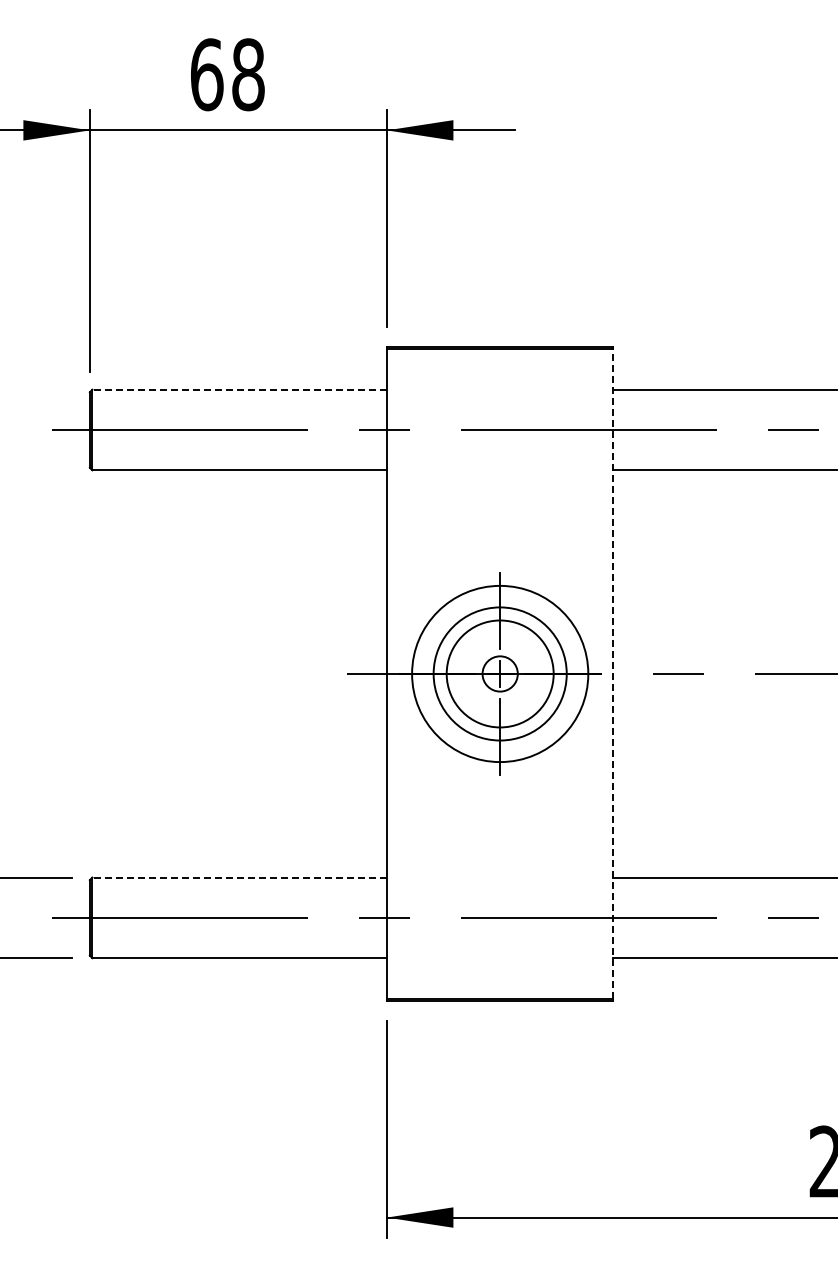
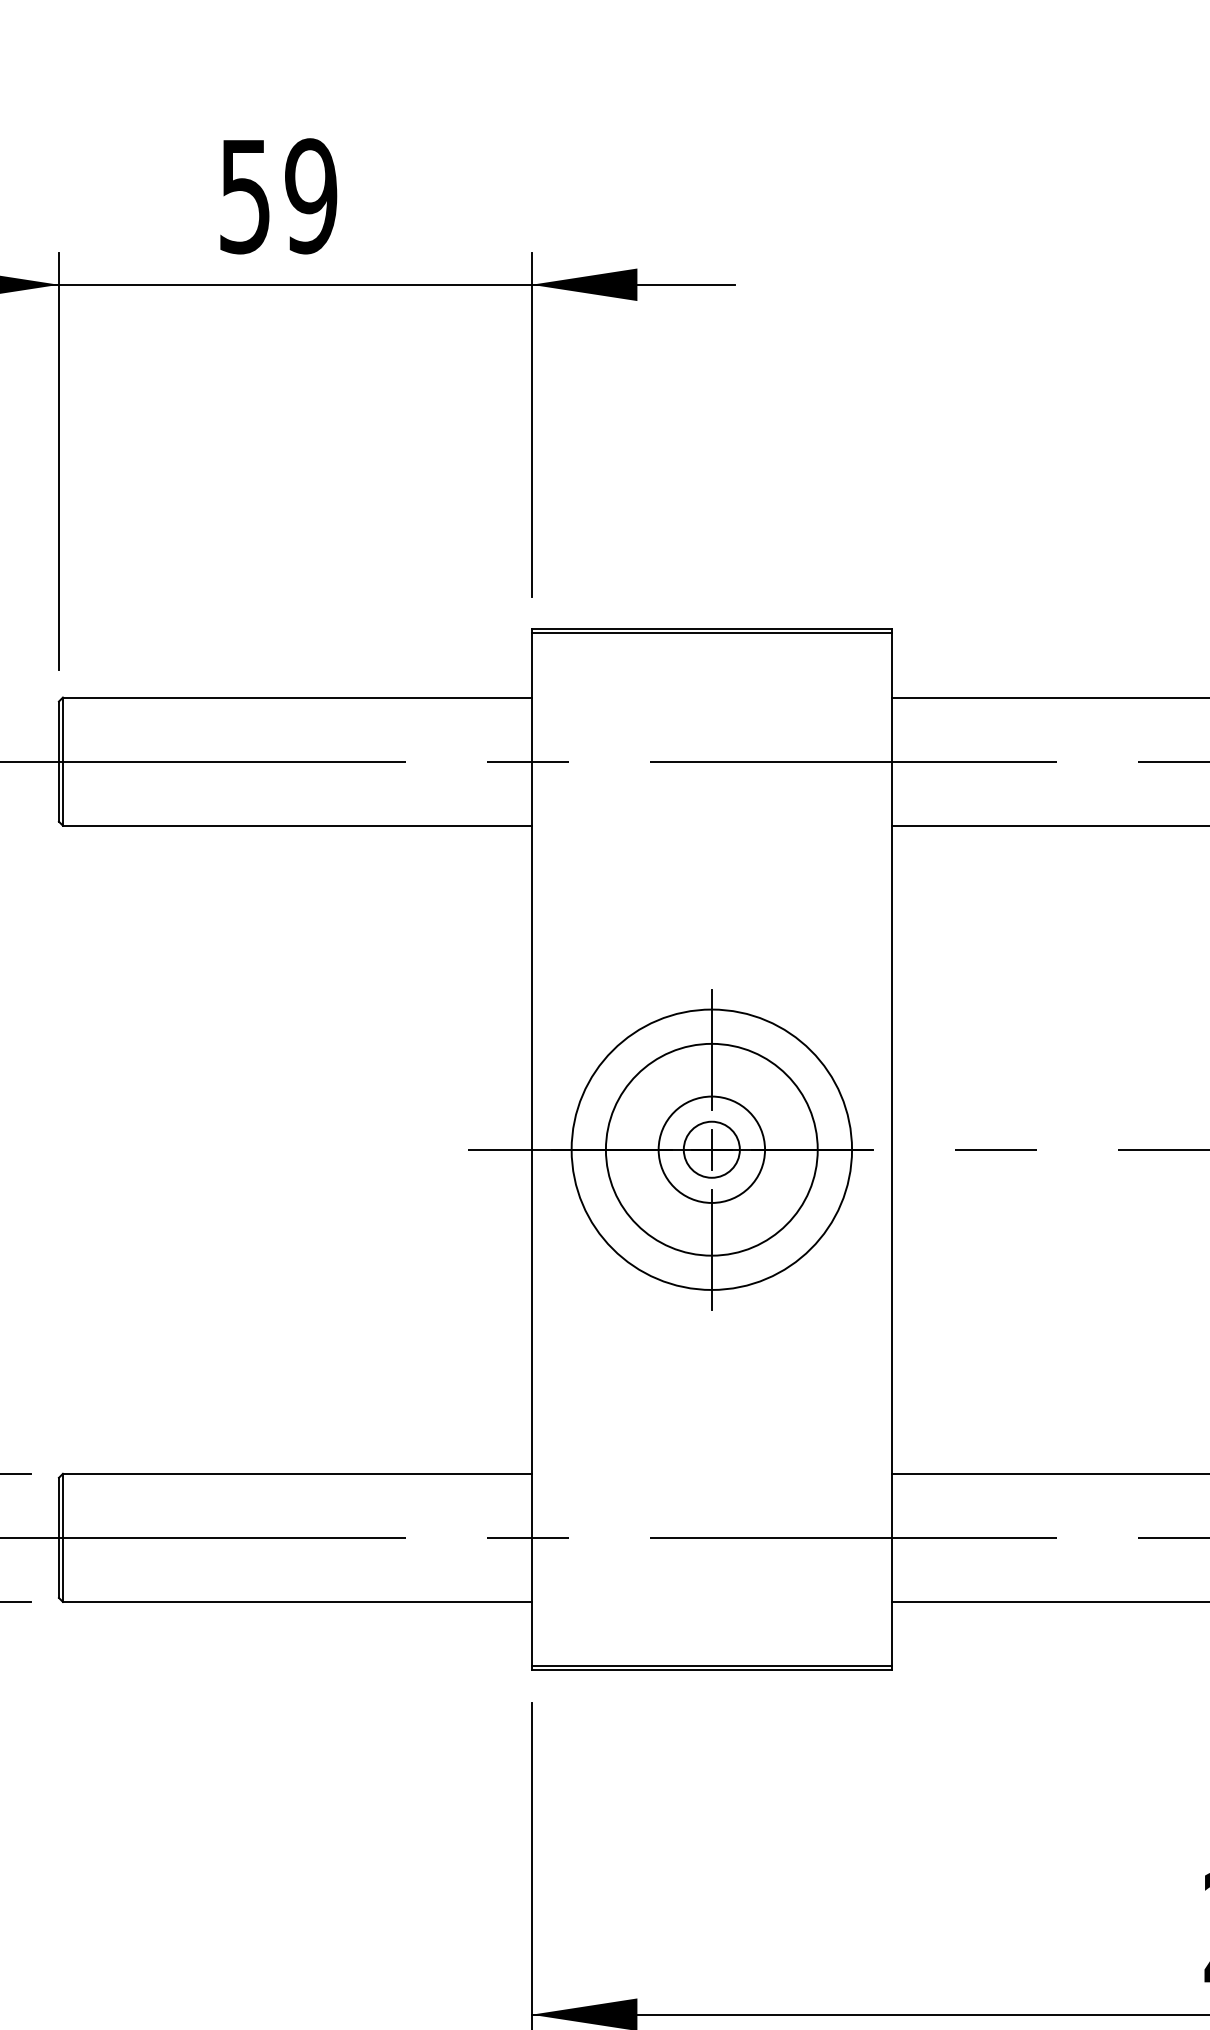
text: (227, 74) -> (277, 195), 68 -> 59
line: (239, 389) -> (297, 697), dashed -> solid
circle: (499, 673) -> (710, 1149), size x0.62
line: (613, 673) -> (892, 1149), dashed -> solid
line: (239, 877) -> (297, 1473), dashed -> solid

